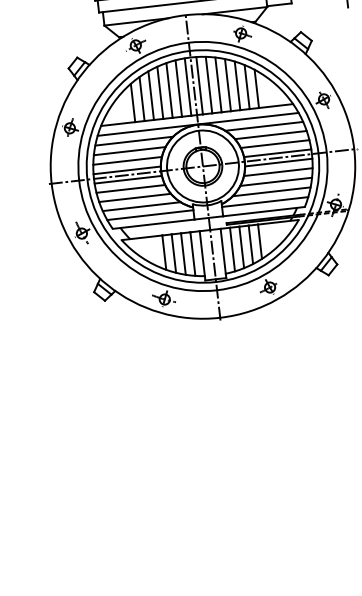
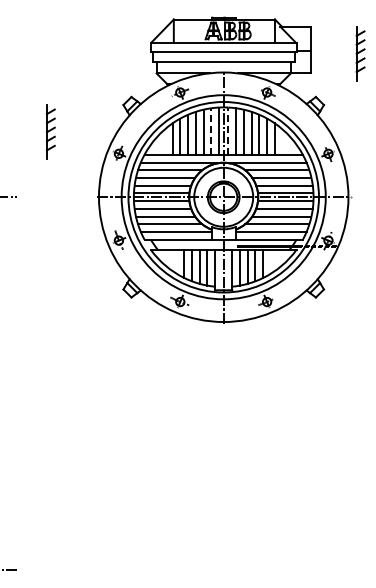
line: (199, 86) -> (228, 131), solid -> dashed
line: (179, 88) -> (211, 131), solid -> dashed

